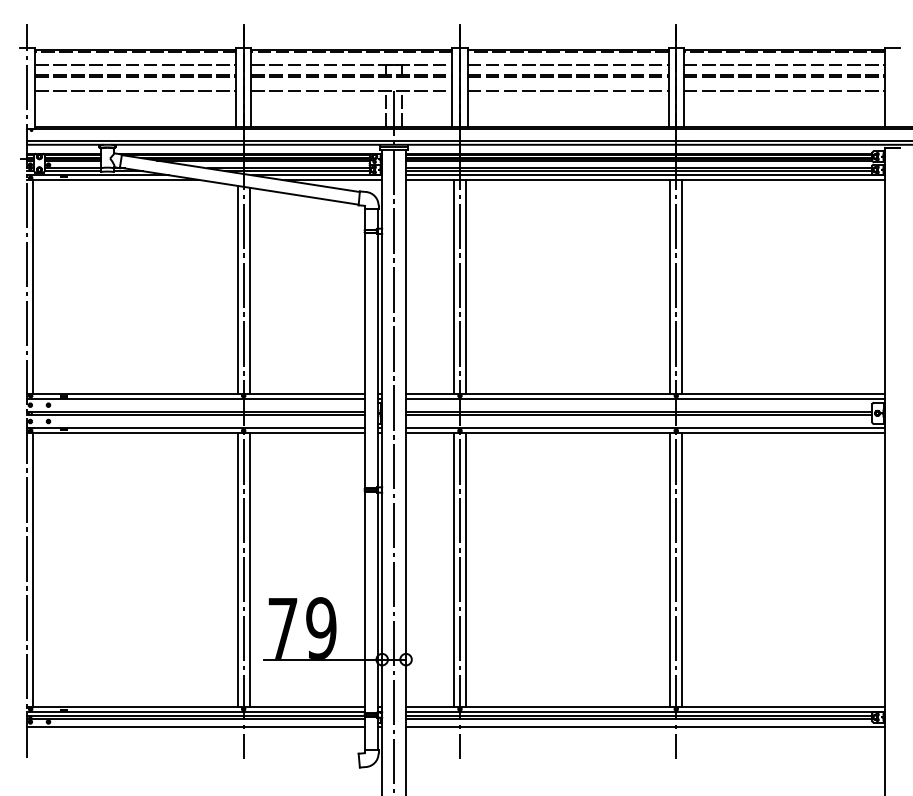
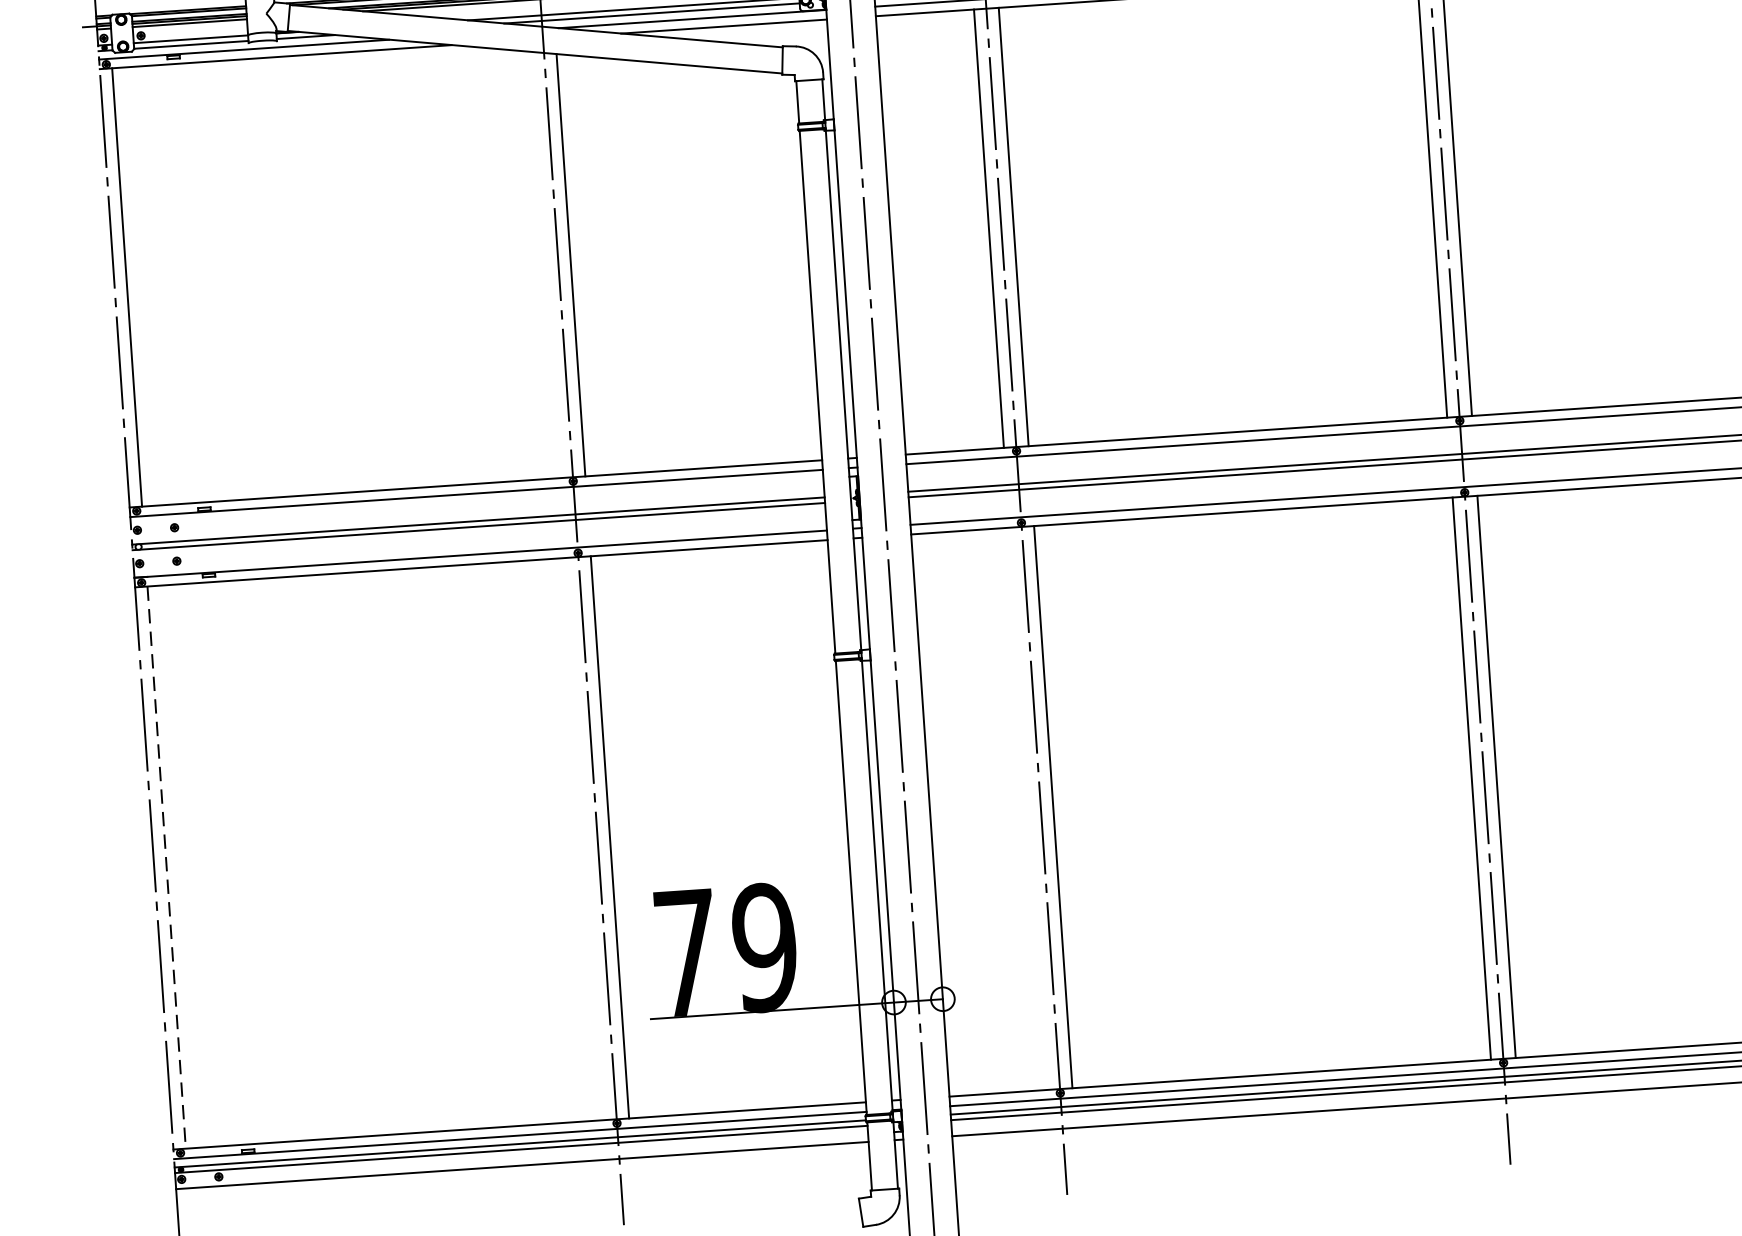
line: (237, 289) -> (545, 264), removed
line: (237, 569) -> (584, 838), removed
line: (453, 569) -> (1027, 807), removed
line: (33, 570) -> (166, 868), solid -> dashed

